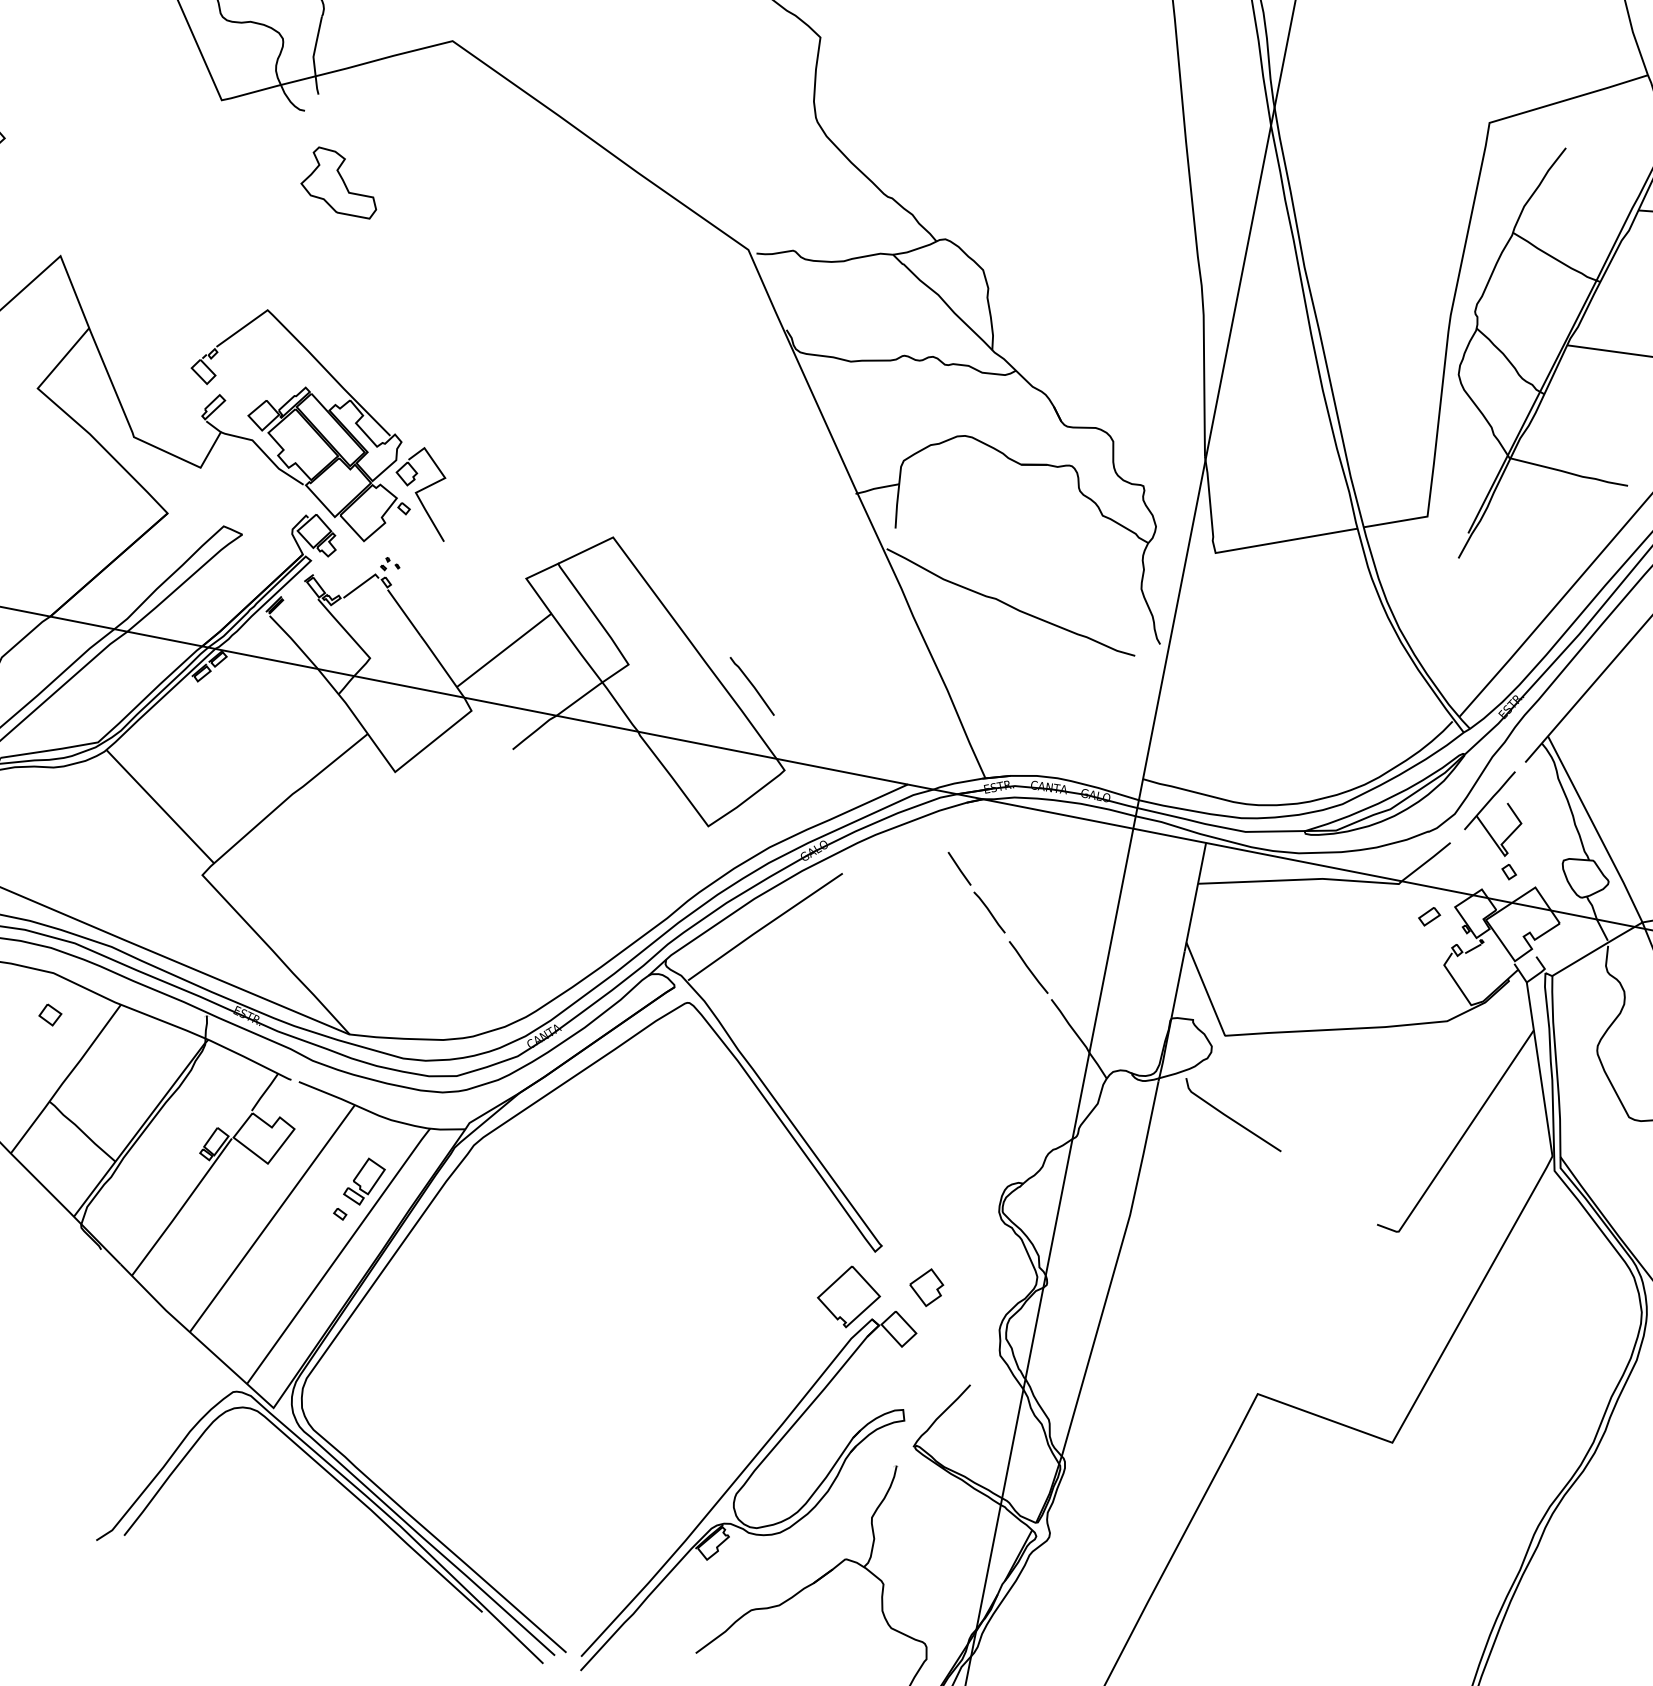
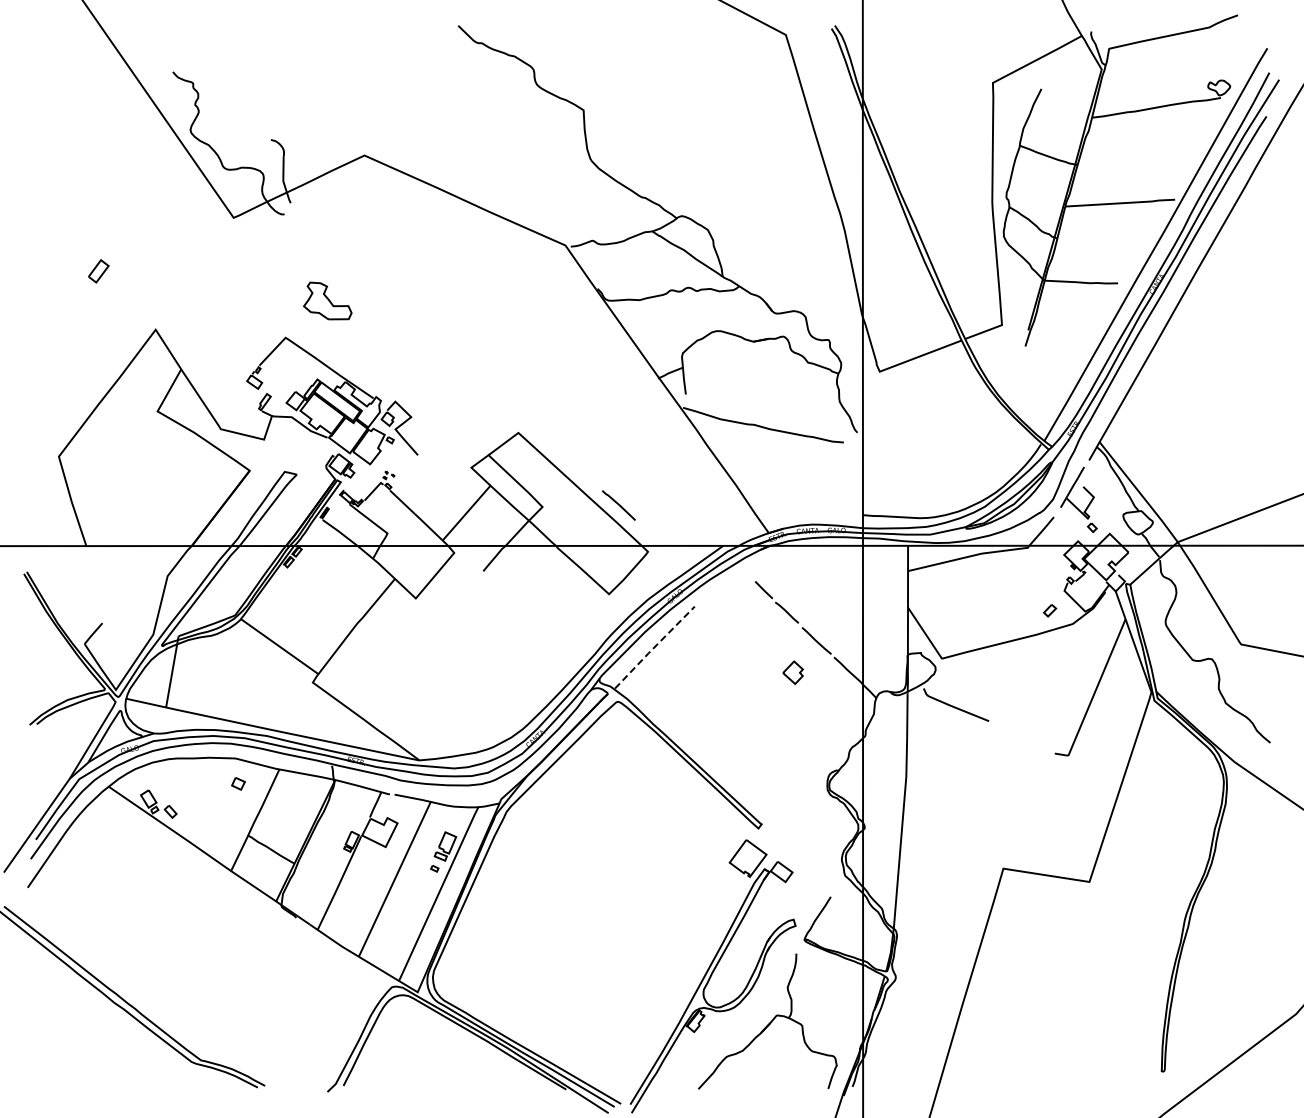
part: (341, 181) -> (327, 300), moved
part: (1428, 916) -> (1049, 610), moved
line: (764, 926) -> (654, 647), solid -> dashed
part: (925, 1286) -> (792, 672), moved

